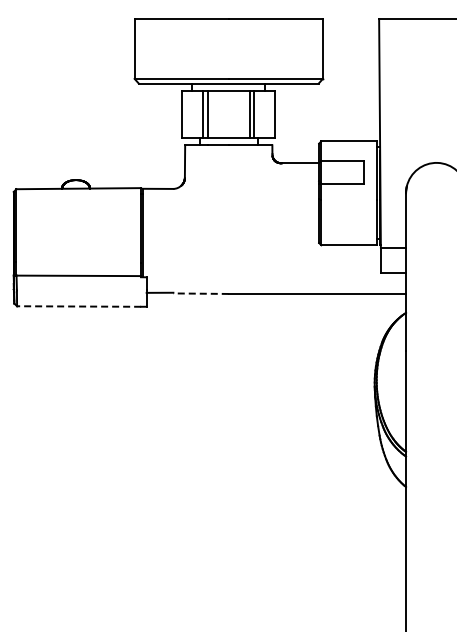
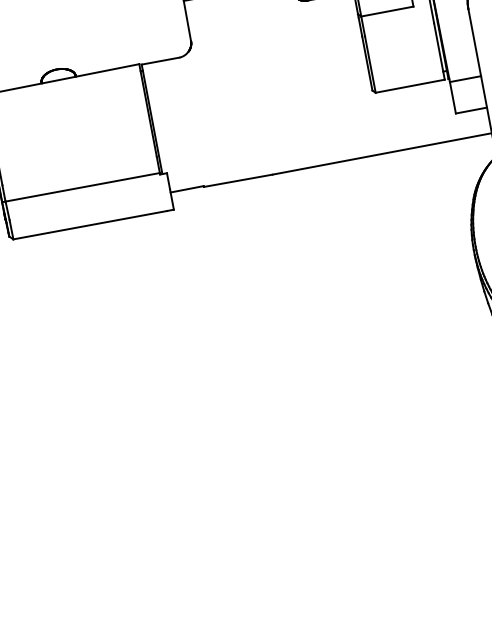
line: (201, 293) -> (238, 180), dashed -> solid
line: (78, 306) -> (89, 225), dashed -> solid

